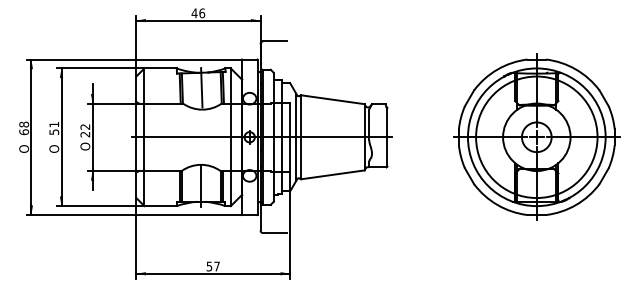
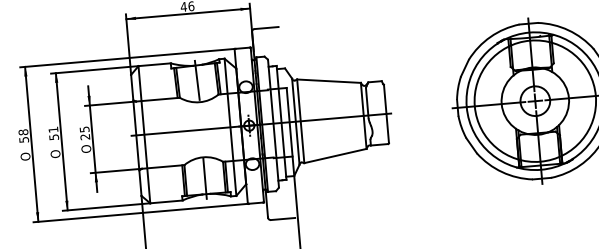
text: (85, 126) -> (84, 128), 22 -> 25
text: (24, 132) -> (24, 140), 68 -> 58

